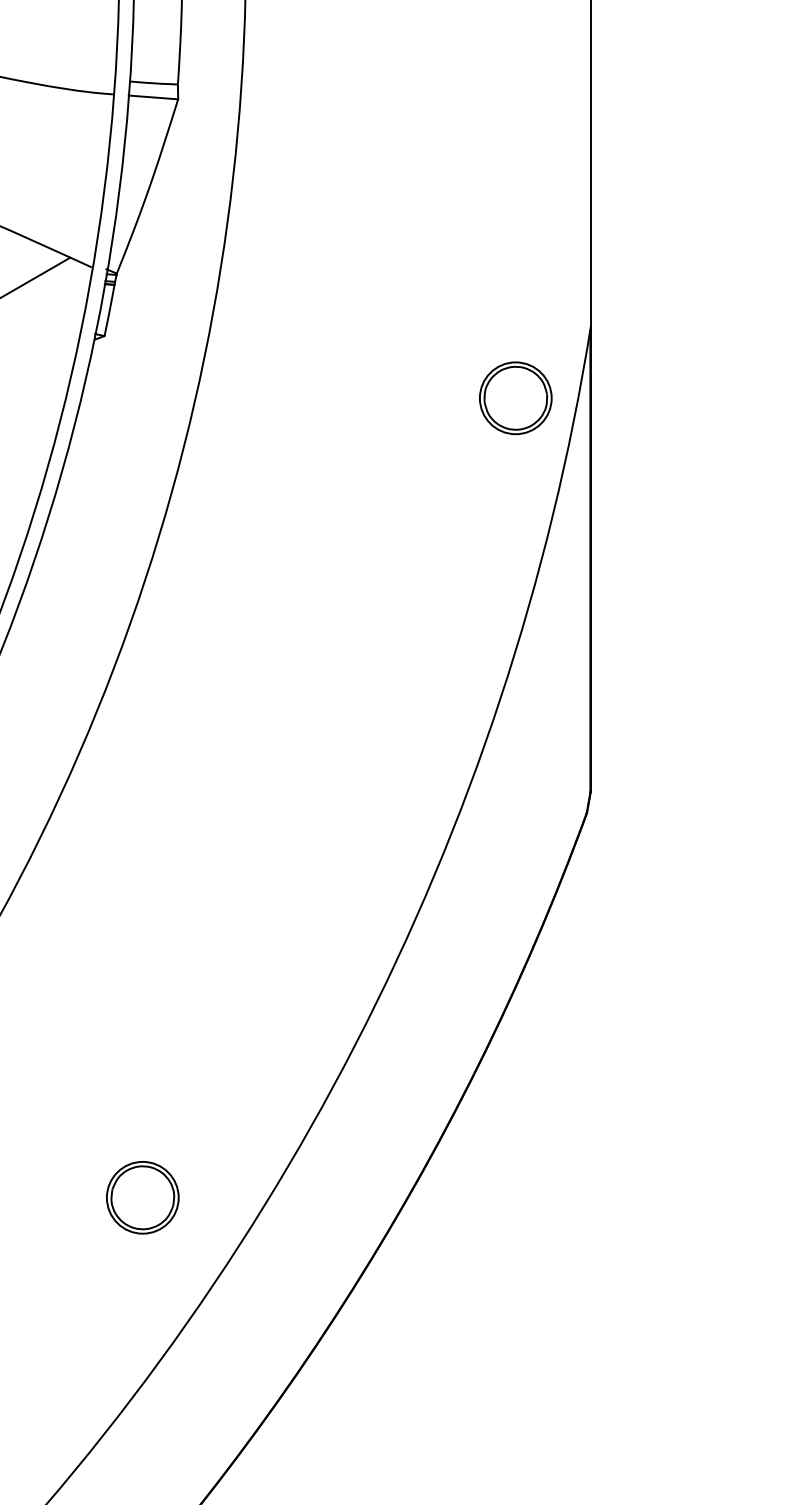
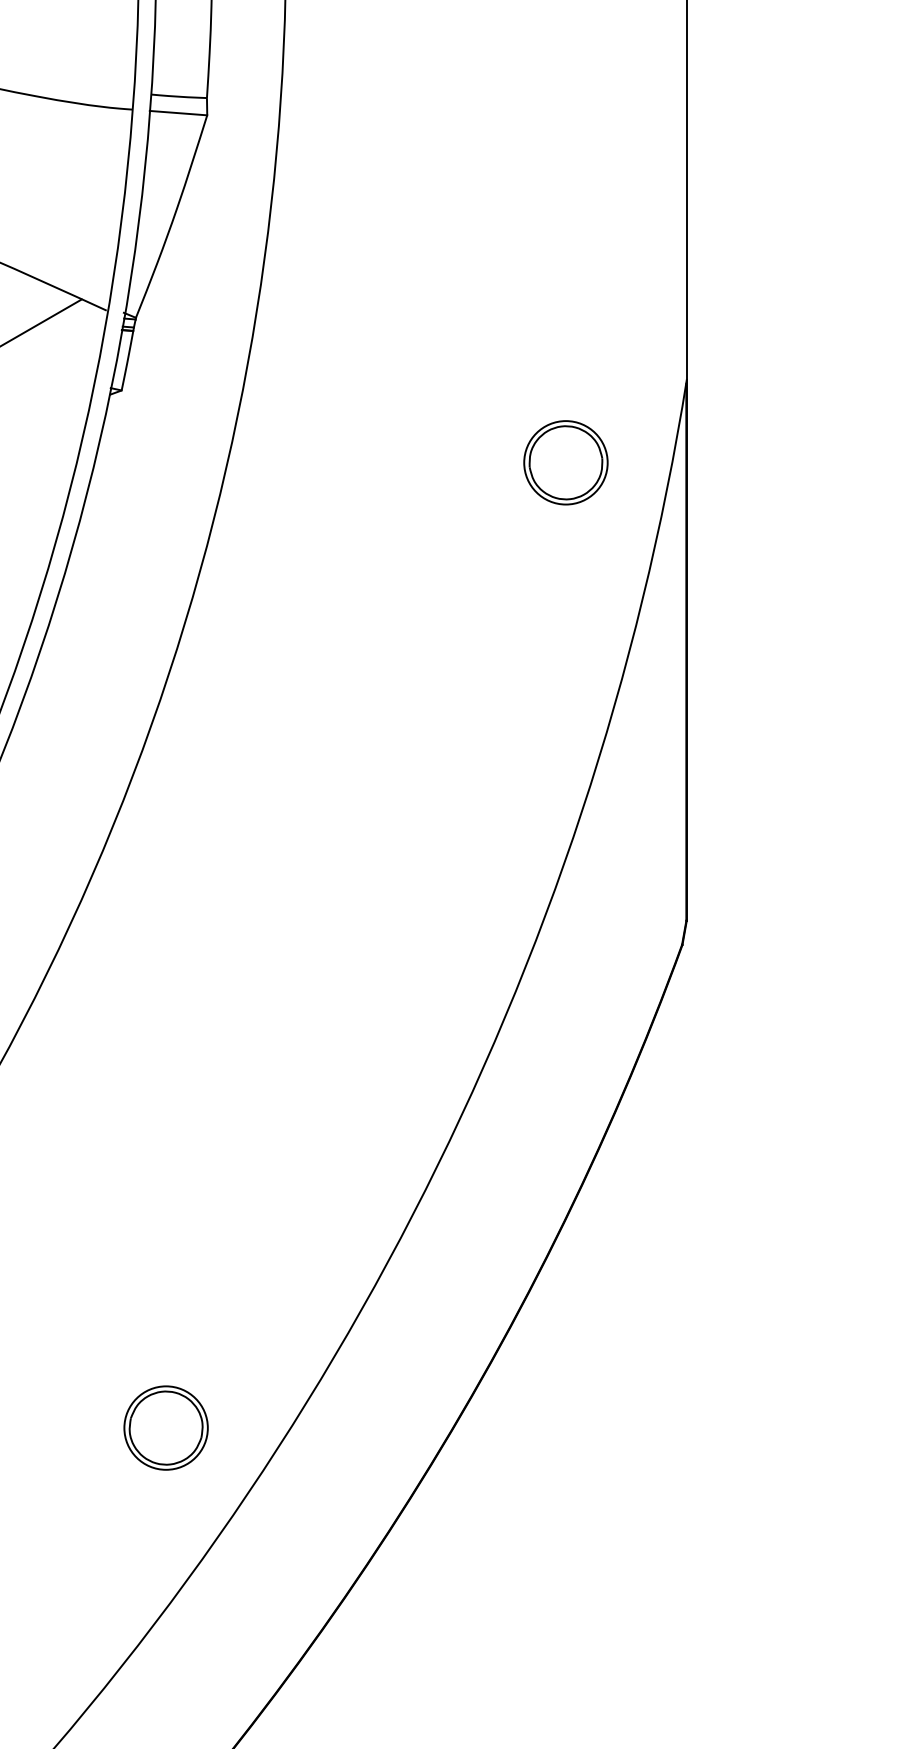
part: (515, 398) -> (565, 463), moved
part: (142, 1197) -> (165, 1427), moved

